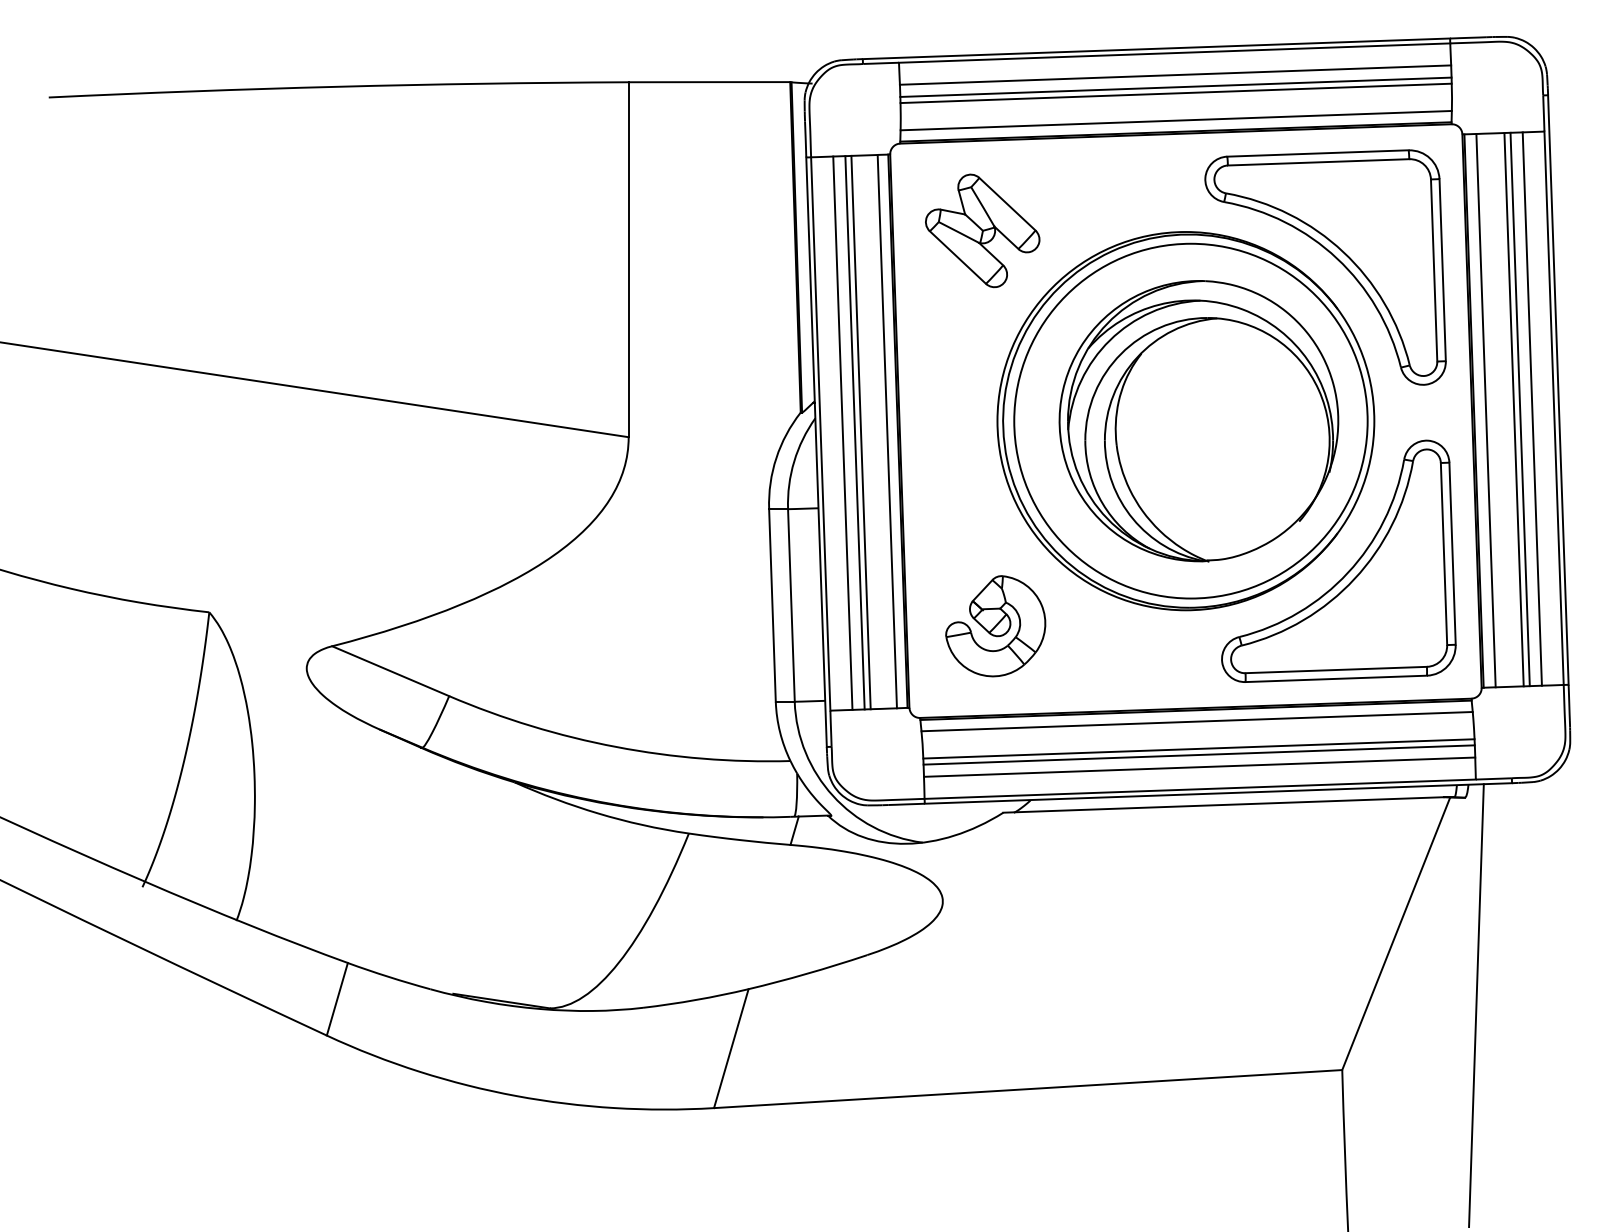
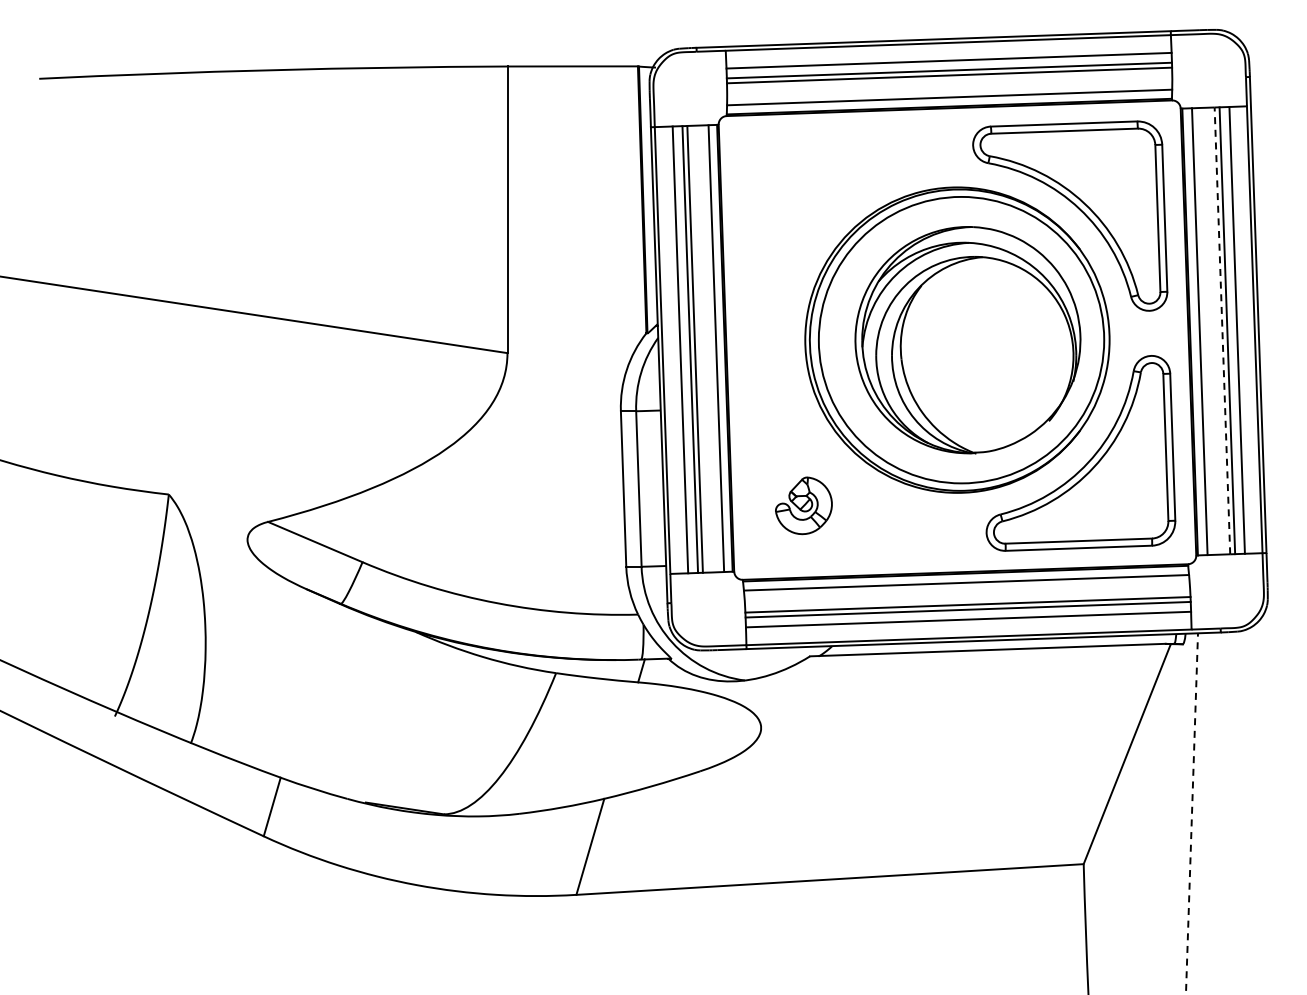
part: (982, 230) -> (793, 186), removed
line: (1514, 409) -> (1222, 330), solid -> dashed
part: (995, 625) -> (803, 505), size x0.7
line: (1476, 1006) -> (1192, 812), solid -> dashed

